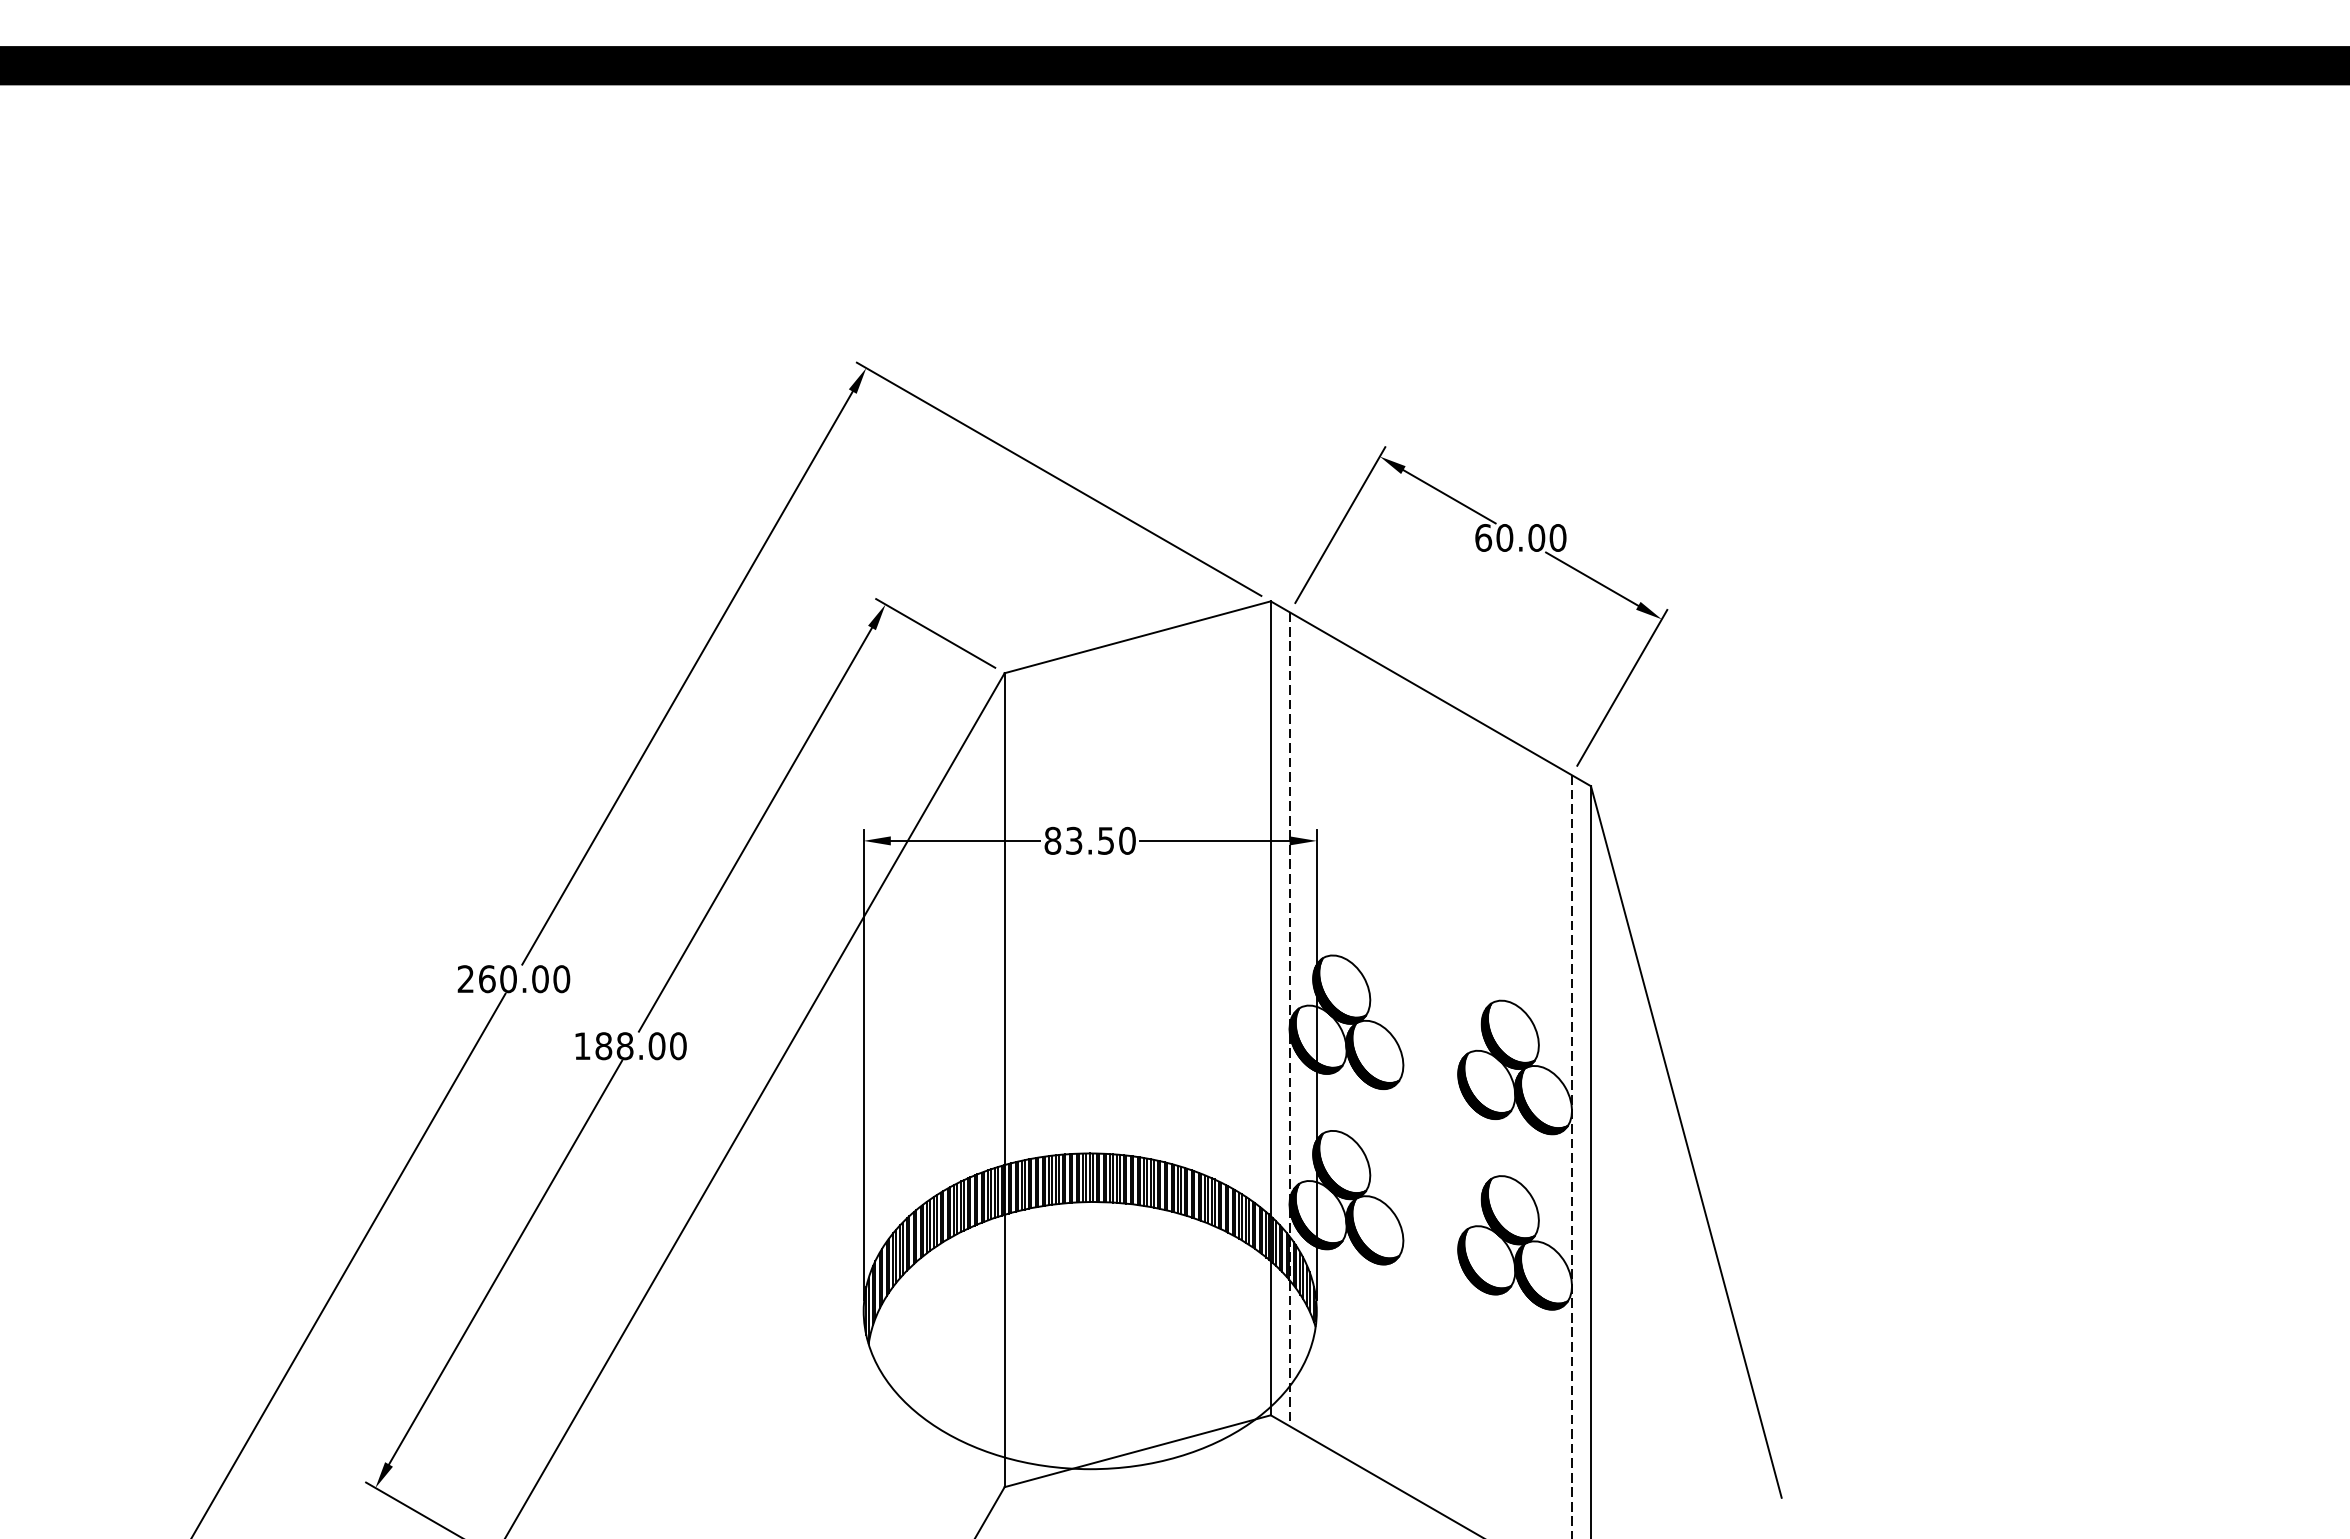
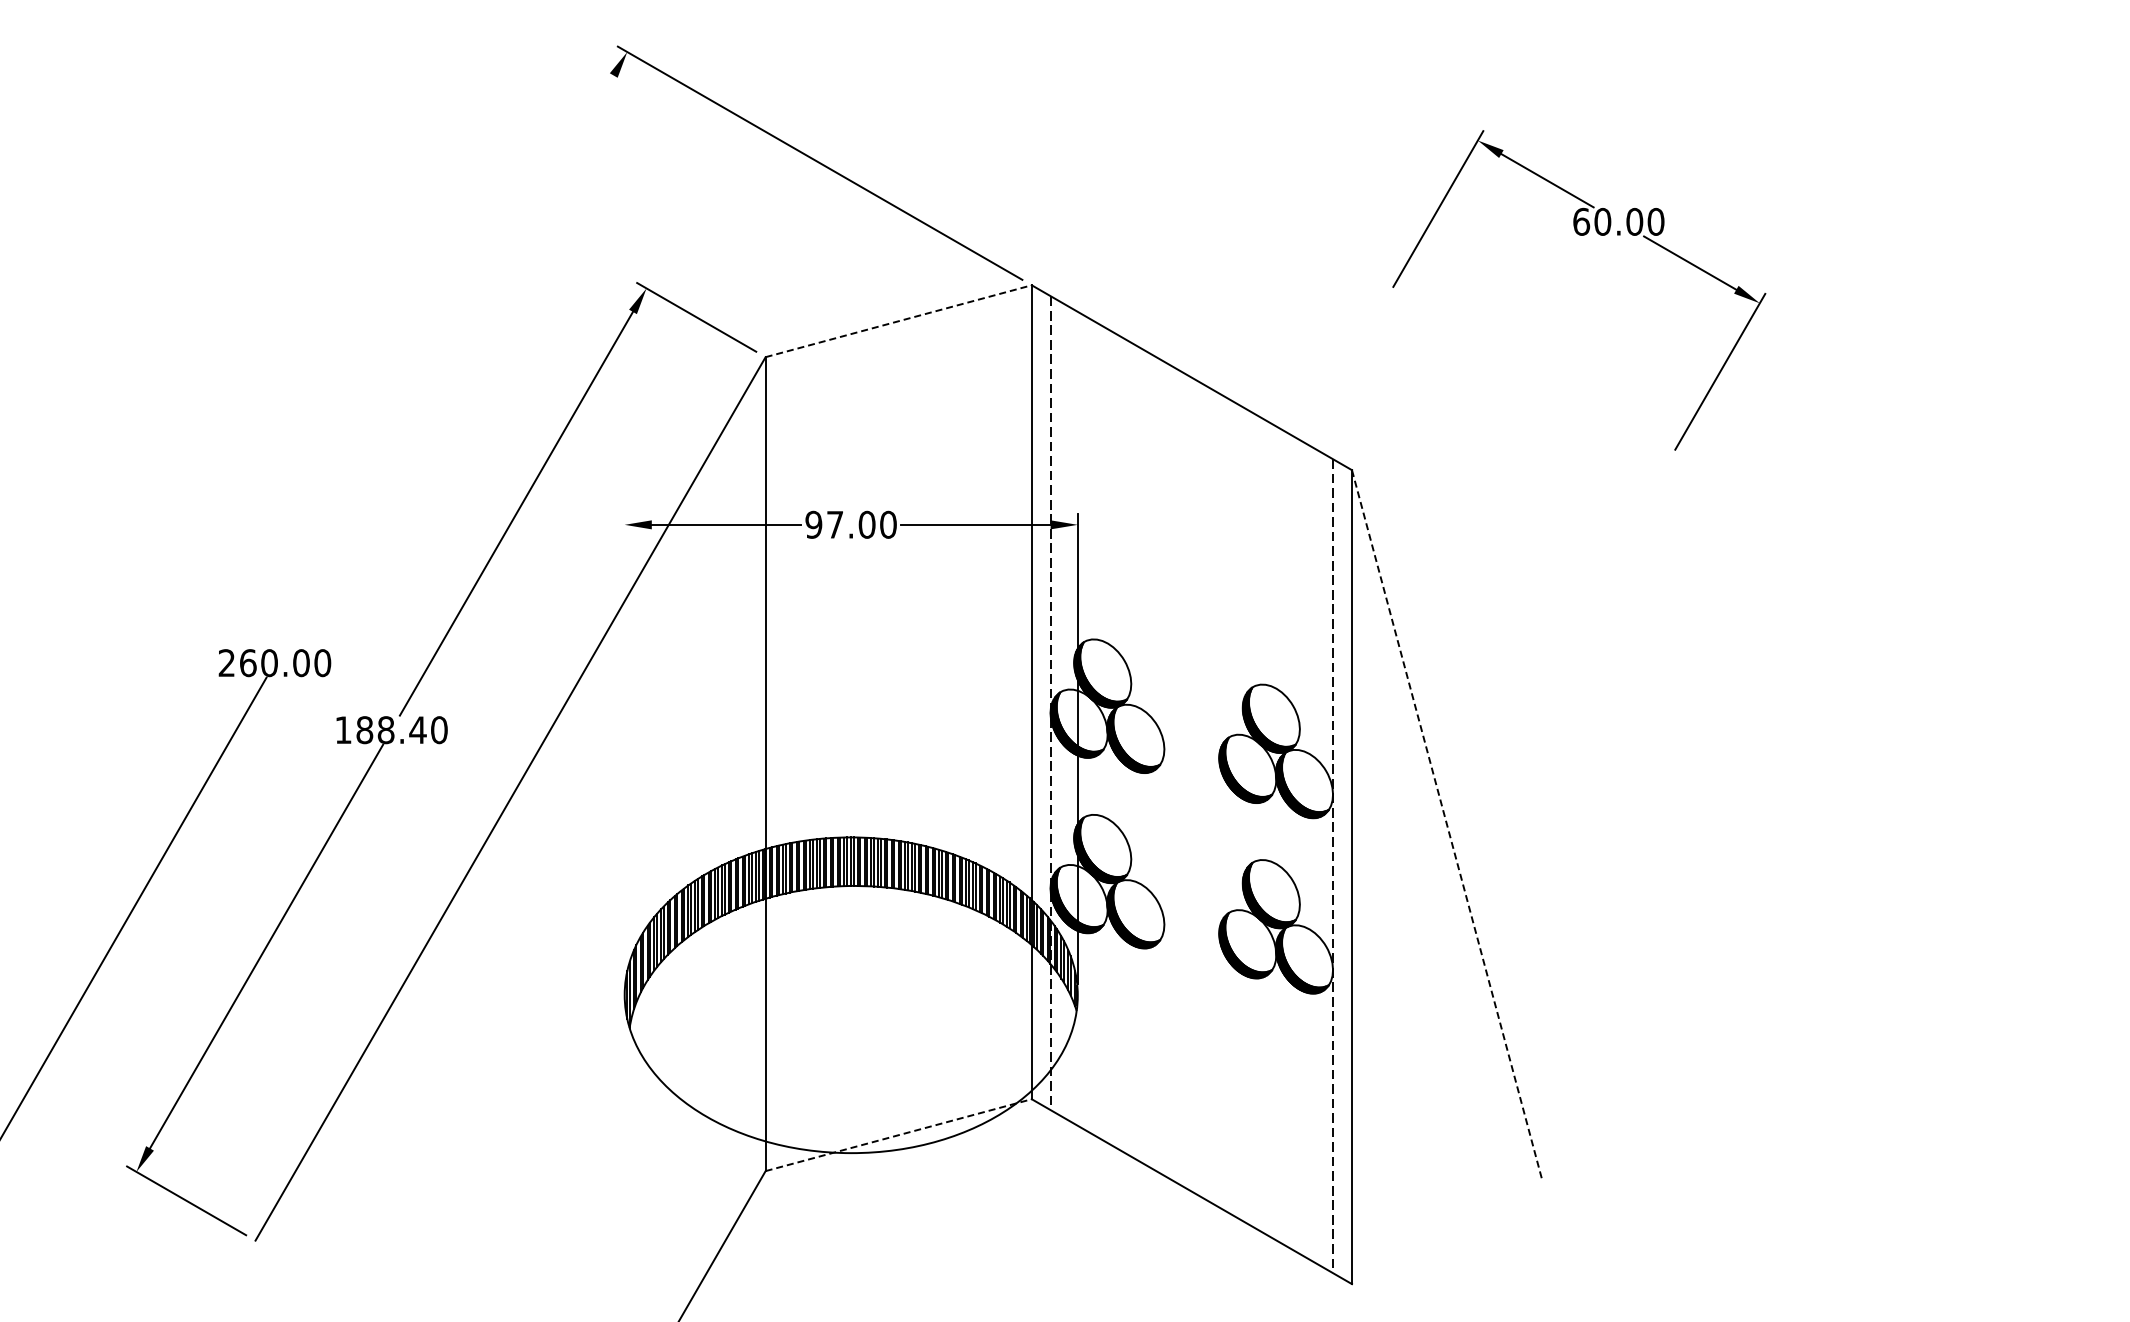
part: (1481, 551) -> (1579, 235), moved
line: (1137, 637) -> (898, 321), solid -> dashed
line: (687, 677) -> (448, 361), removed
text: (1079, 840) -> (840, 524), 83.50 -> 97.00
text: (656, 1046) -> (417, 730), 188.00 -> 188.40
line: (863, 1065) -> (624, 749), removed
line: (1686, 1142) -> (1447, 826), solid -> dashed
line: (1137, 1451) -> (898, 1135), solid -> dashed

